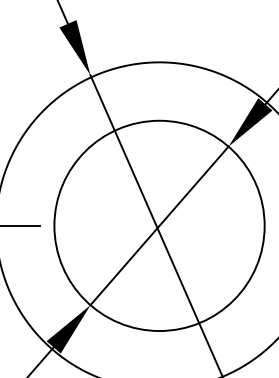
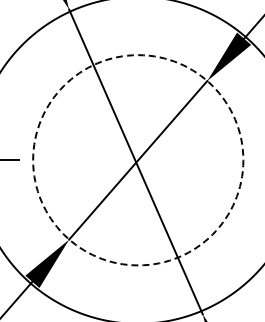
circle: (159, 225) -> (138, 159), solid -> dashed

